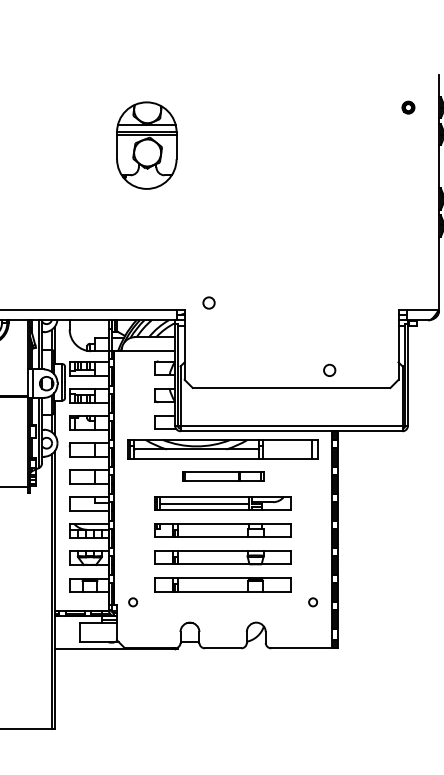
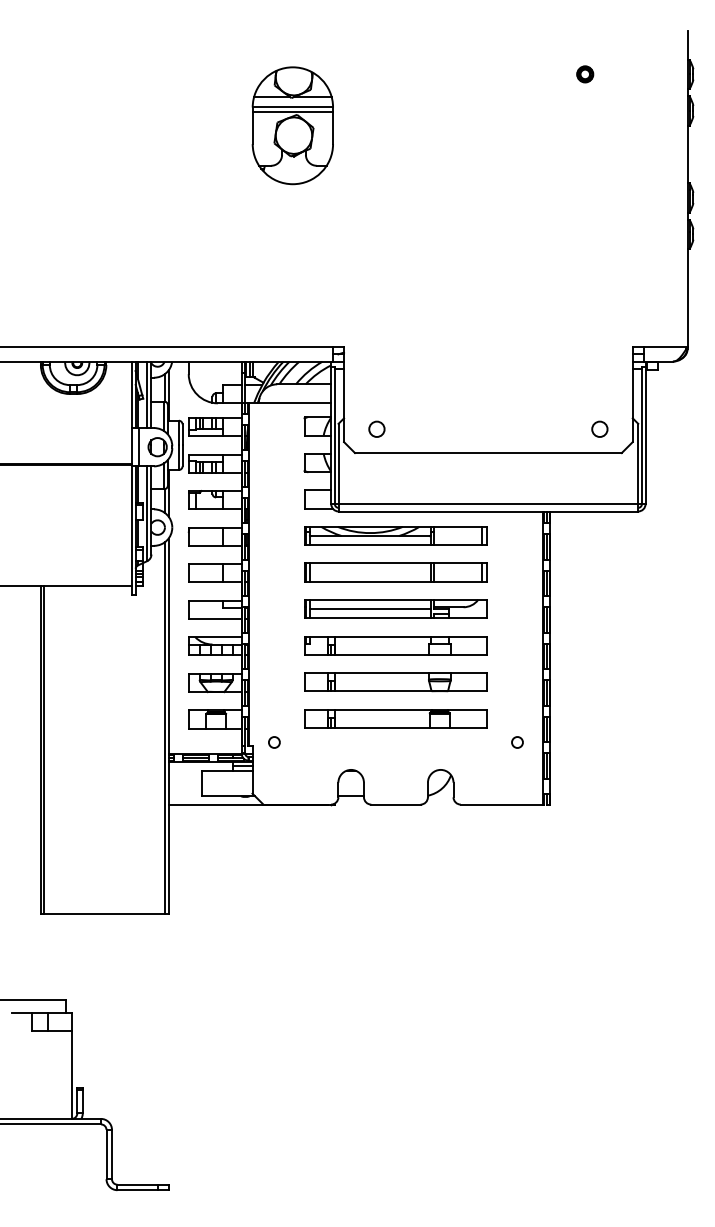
part: (408, 107) -> (585, 74), moved
circle: (208, 302) -> (376, 428), moved
circle: (329, 369) -> (599, 428), moved
part: (222, 449) -> (395, 535), size x0.71
part: (222, 476) -> (395, 572), size x1.67

